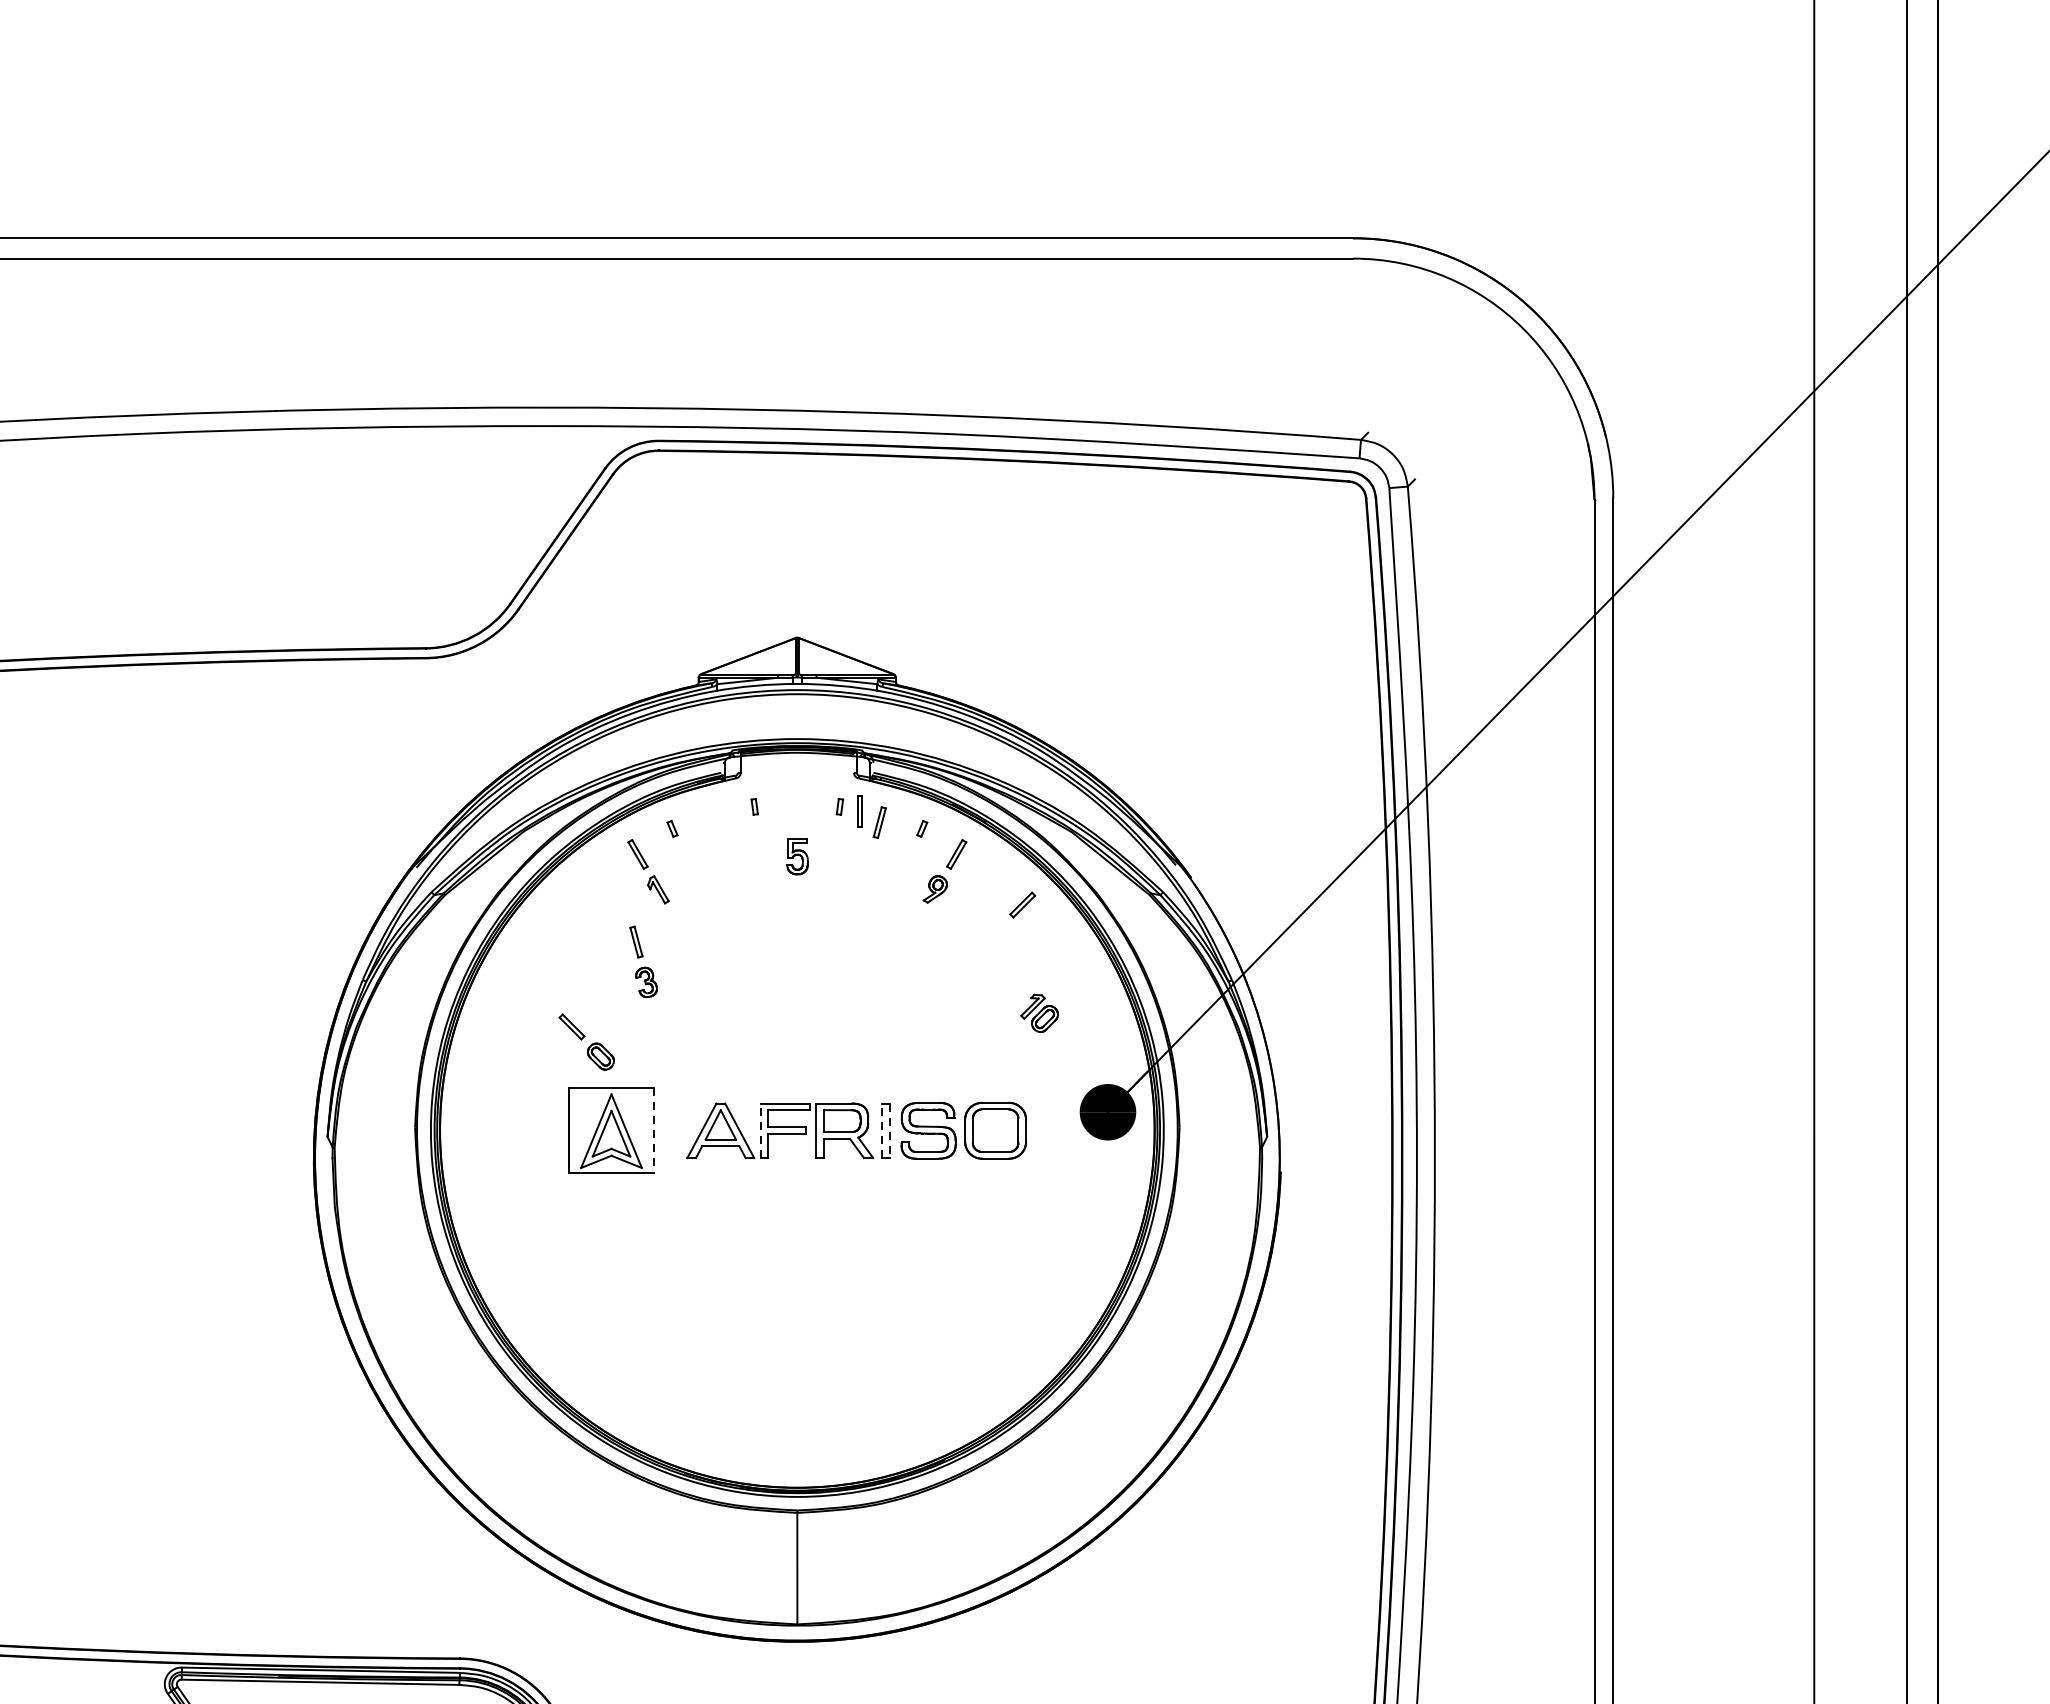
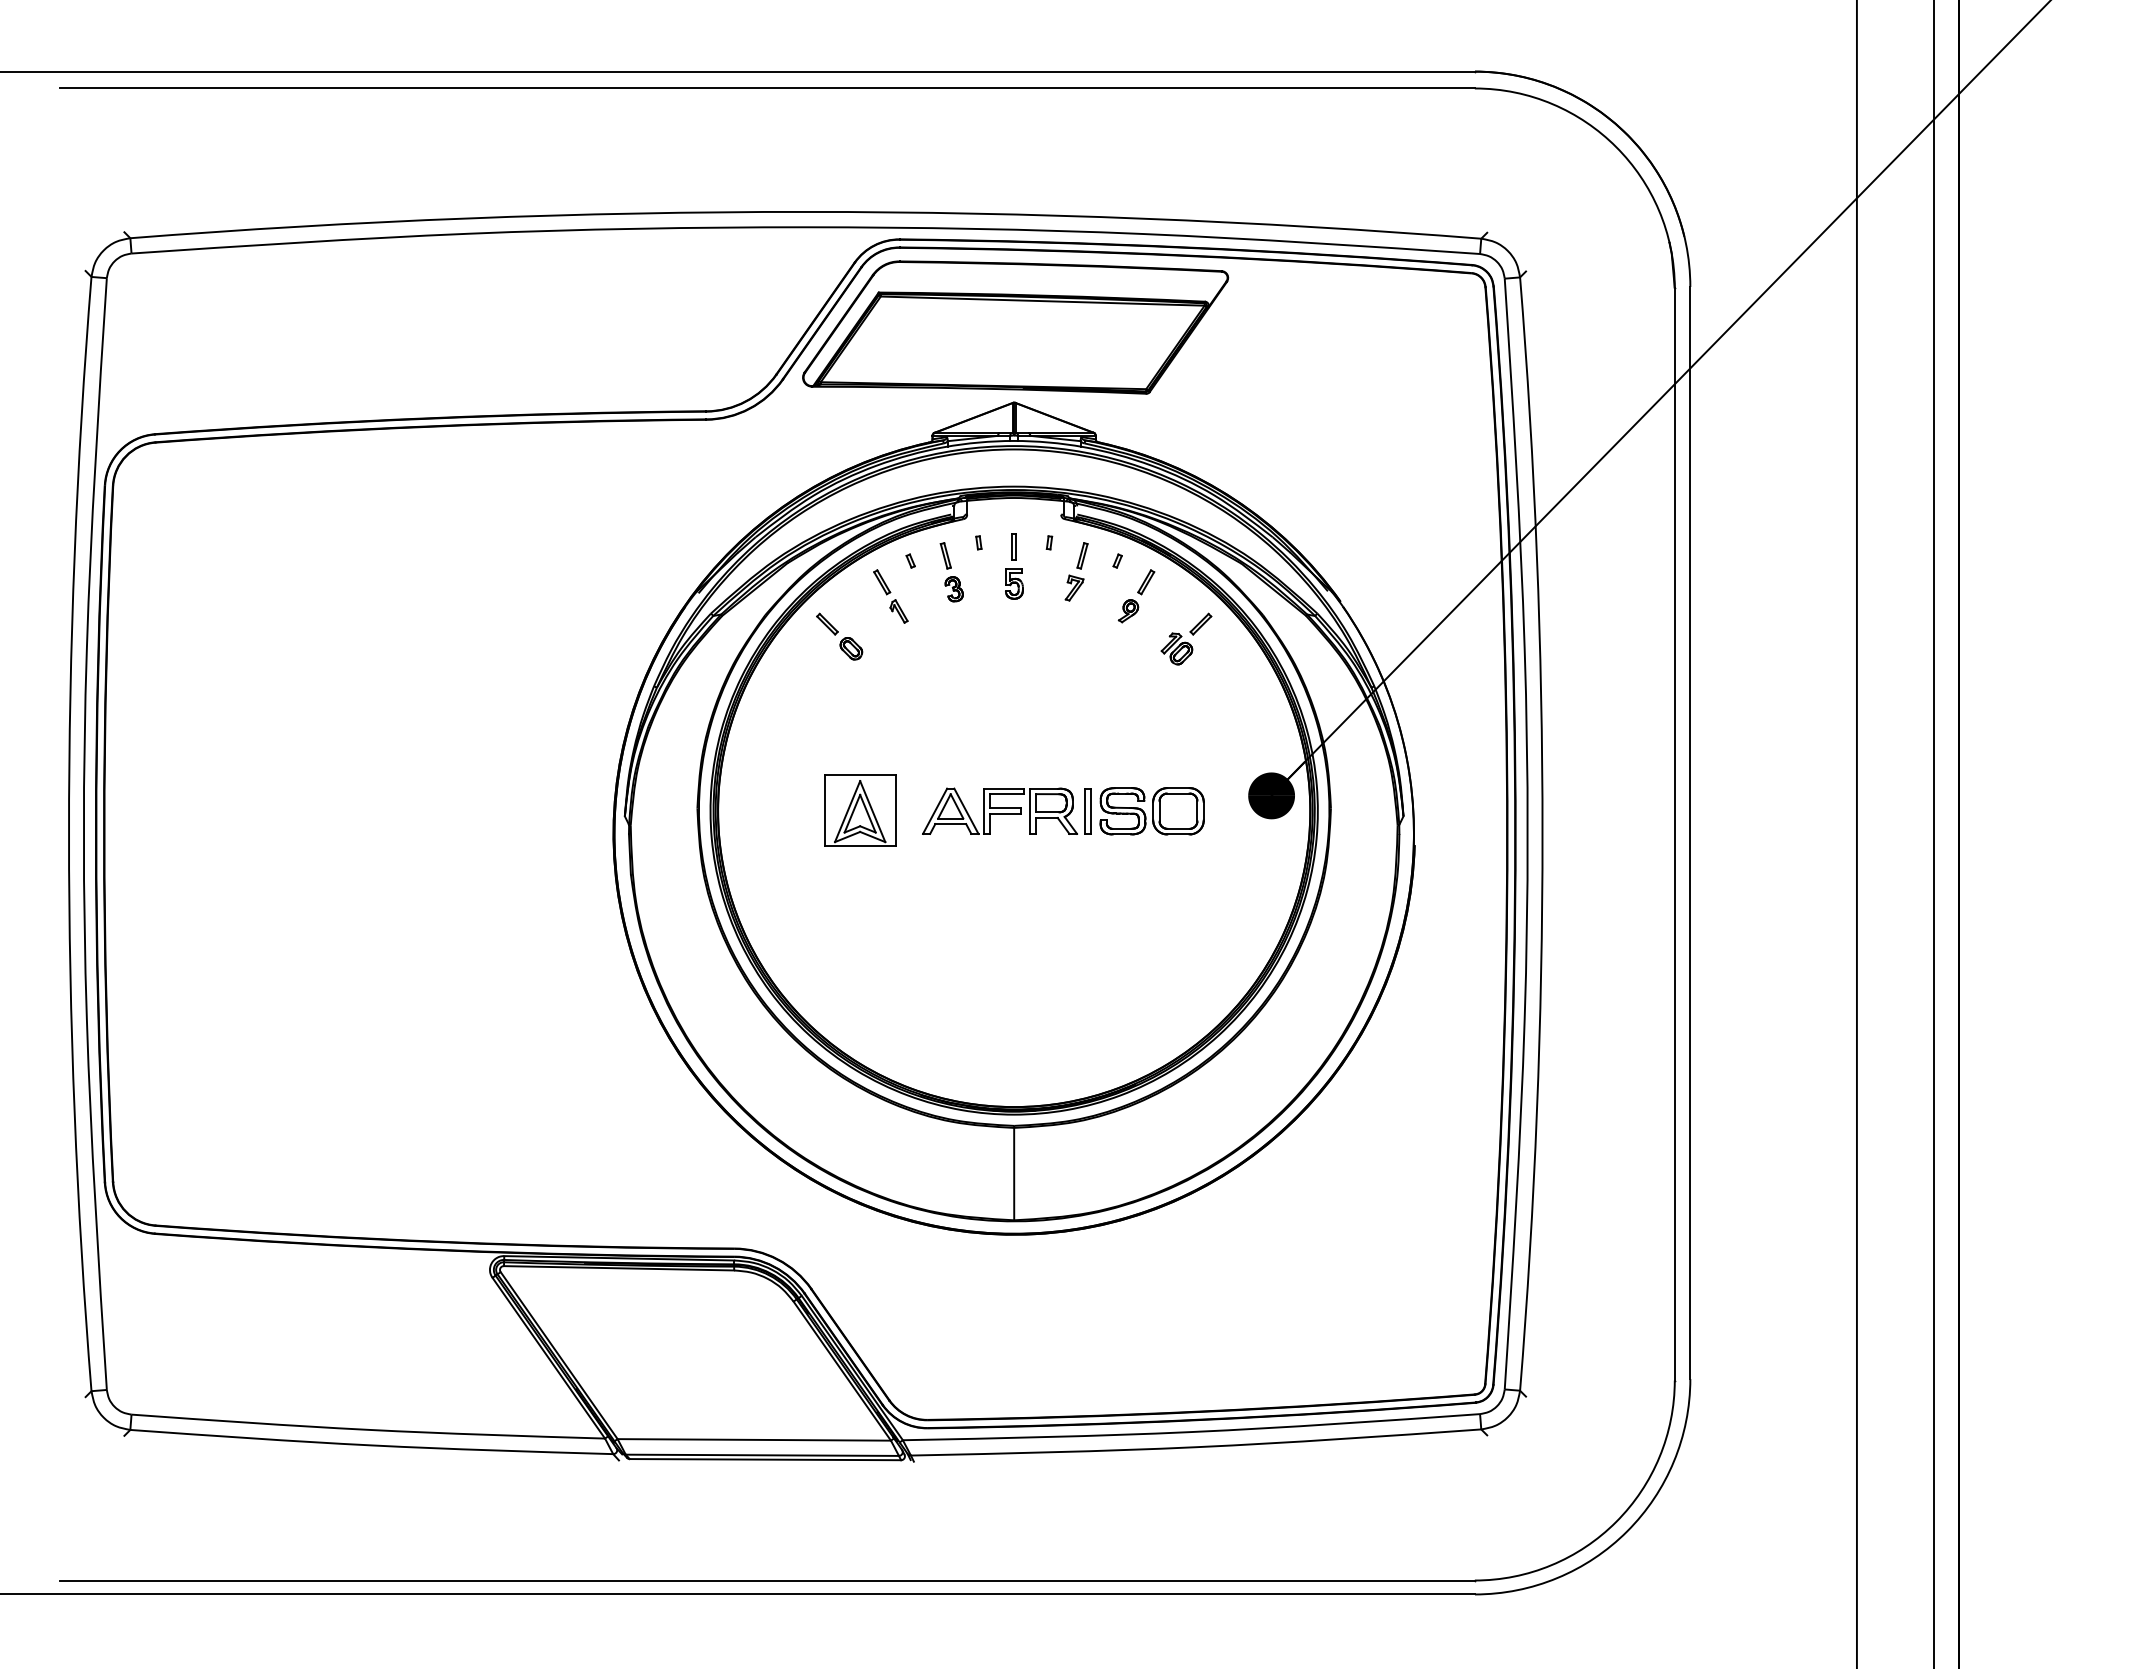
part: (798, 547) -> (1015, 327), added
part: (859, 811) -> (1013, 546), moved
part: (870, 860) -> (1074, 587), added
part: (643, 962) -> (951, 572), moved
part: (1039, 1012) -> (1176, 648), moved
part: (586, 1041) -> (839, 636), moved
line: (654, 1129) -> (895, 810), dashed -> solid
line: (760, 1131) -> (983, 811), dashed -> solid
line: (882, 1131) -> (1084, 811), dashed -> solid
line: (890, 1131) -> (1091, 811), dashed -> solid

